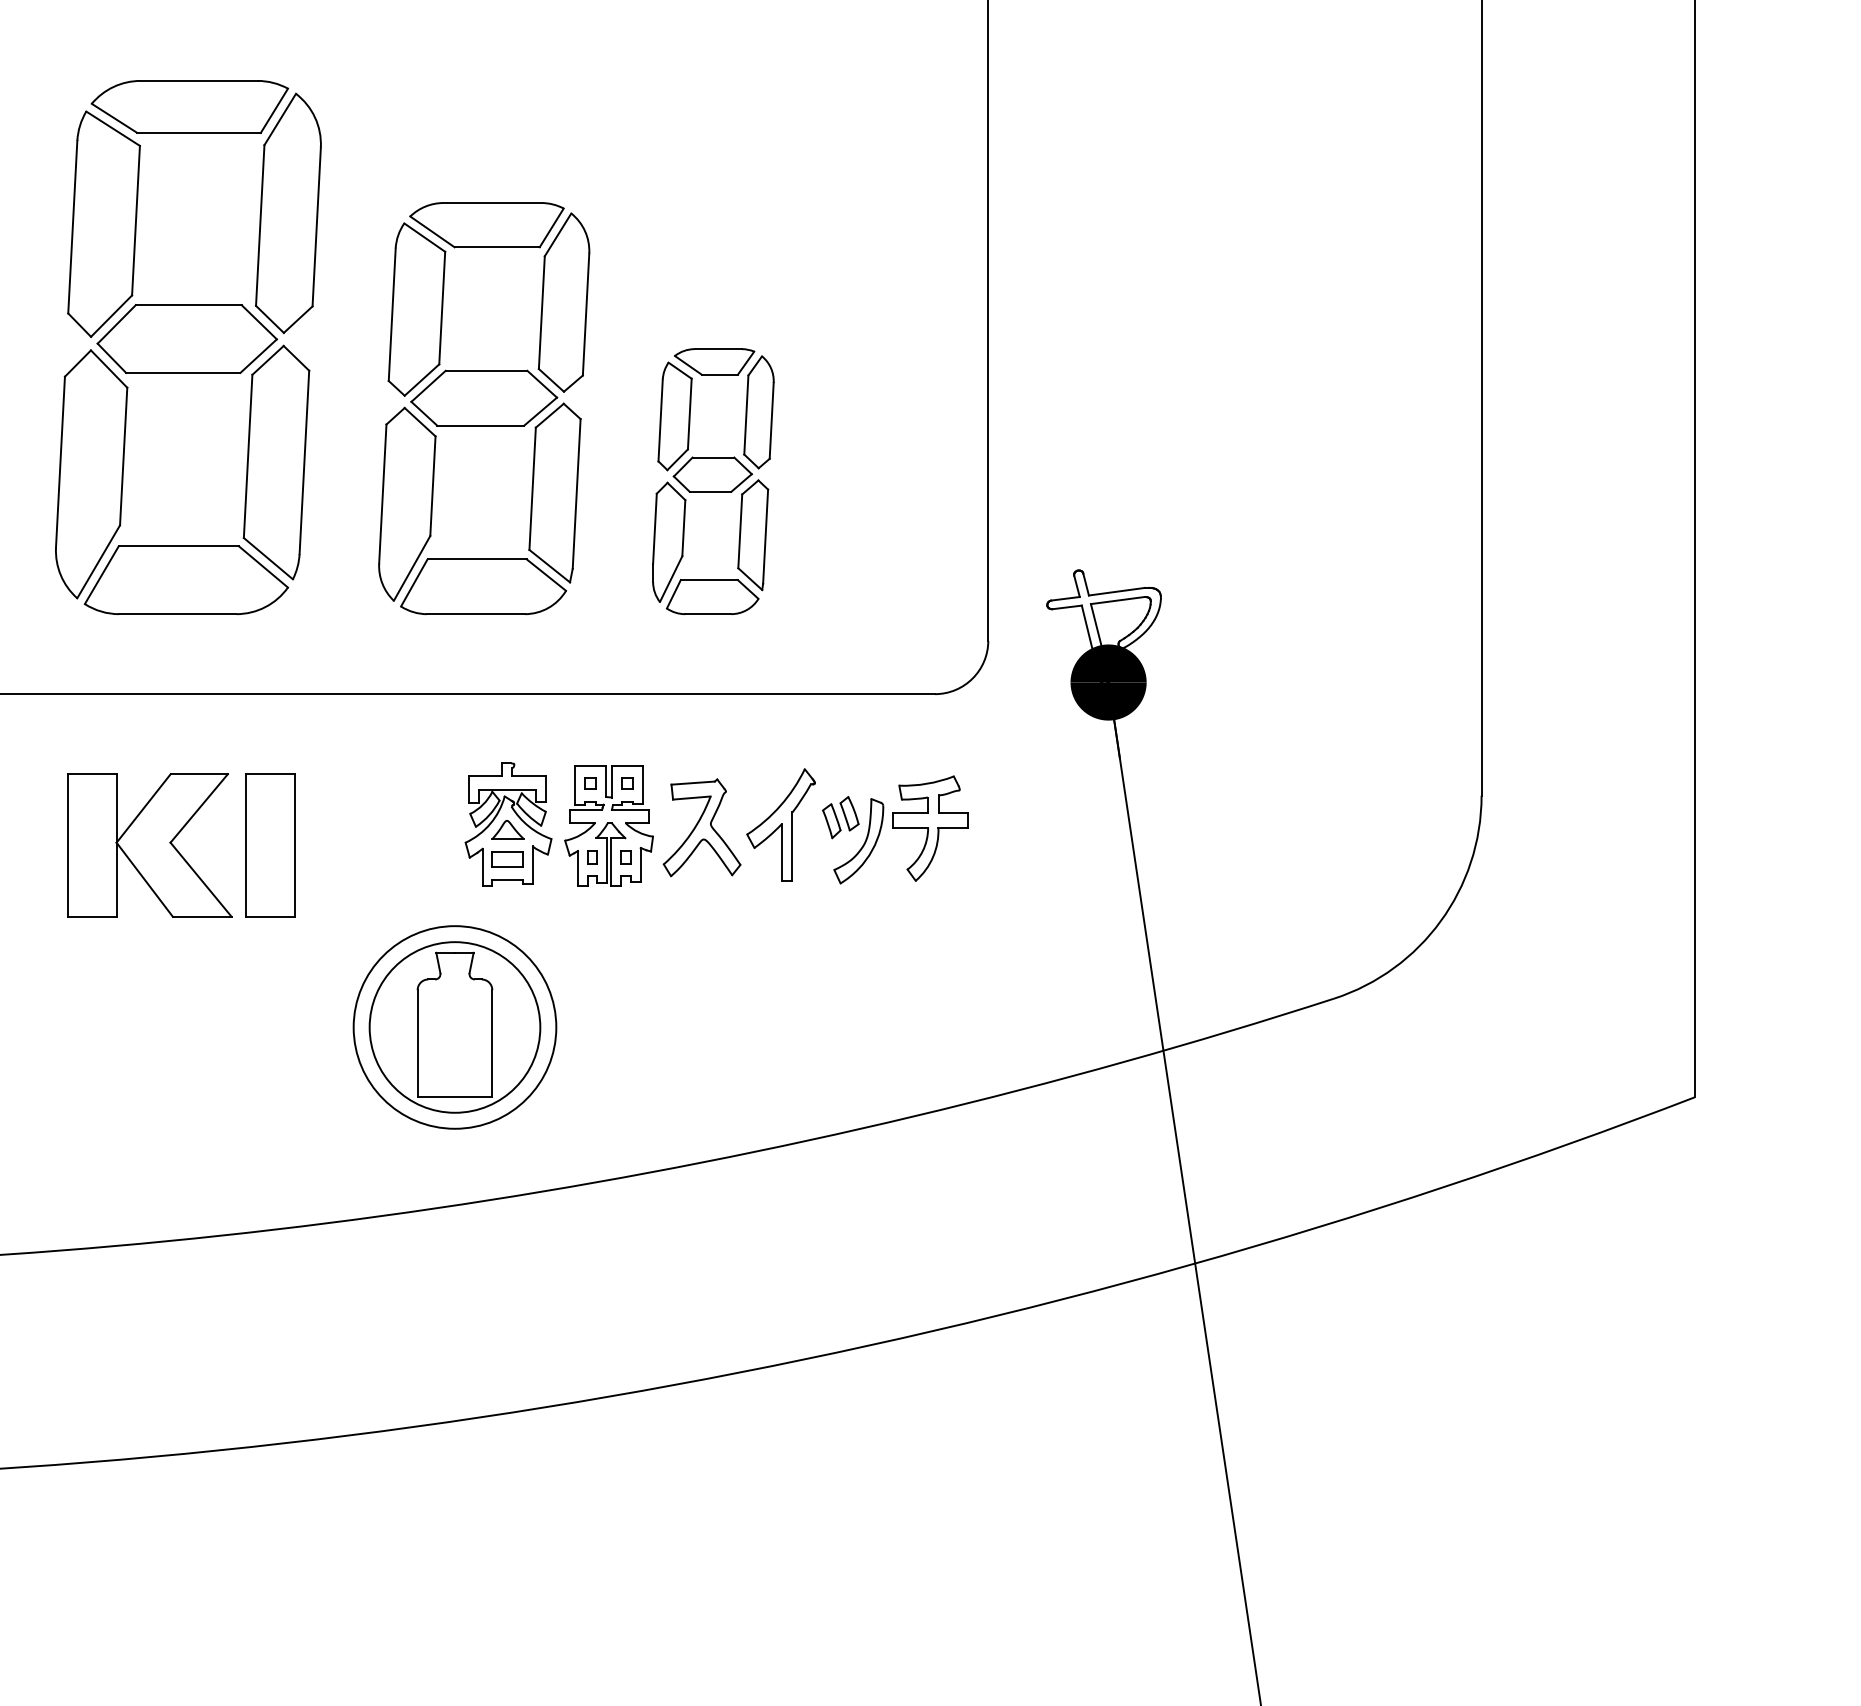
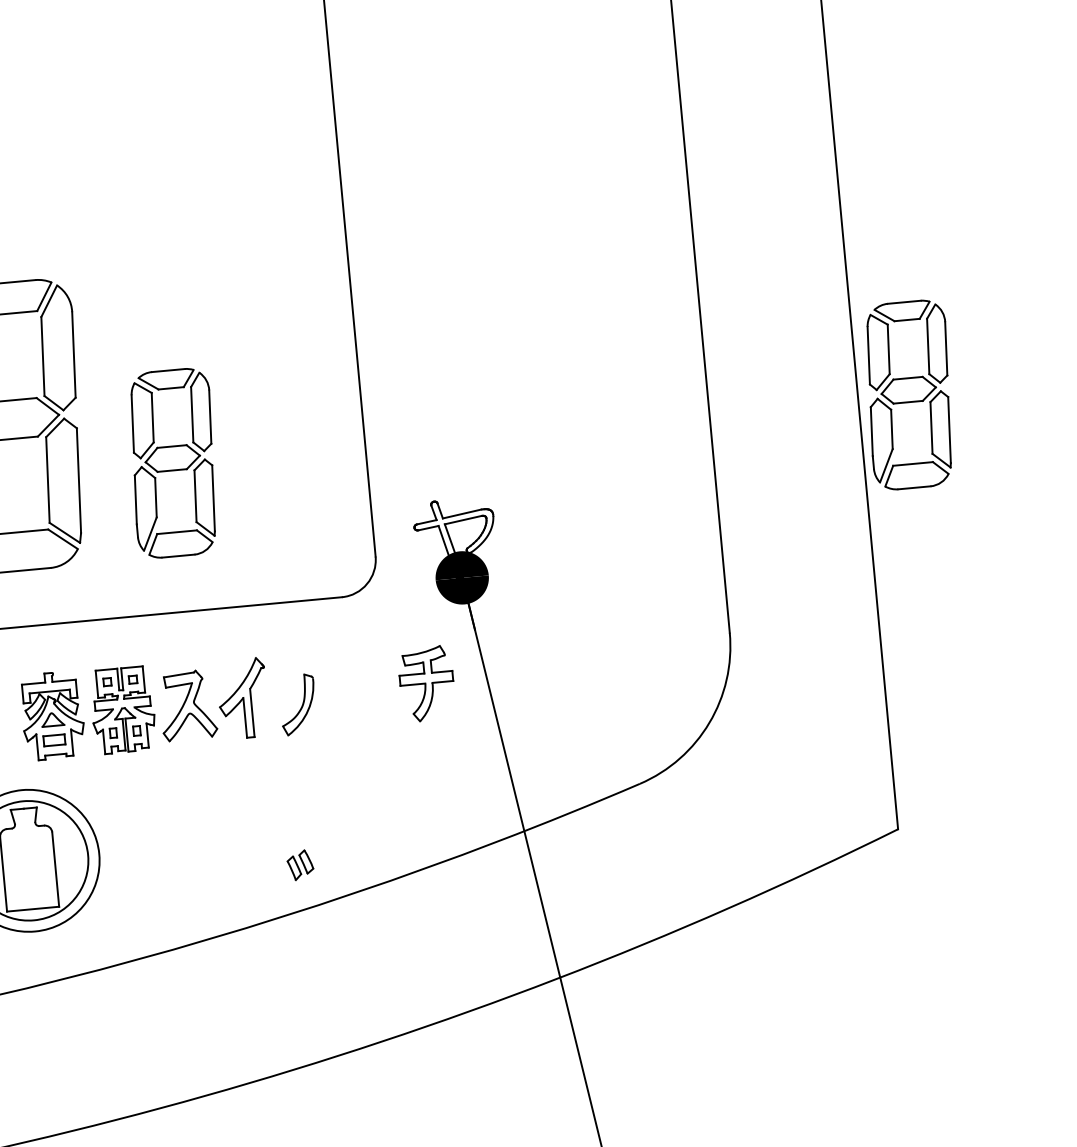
part: (1768, 481) -> (909, 394), added
part: (840, 817) -> (300, 865), moved
part: (930, 828) -> (426, 683), moved

